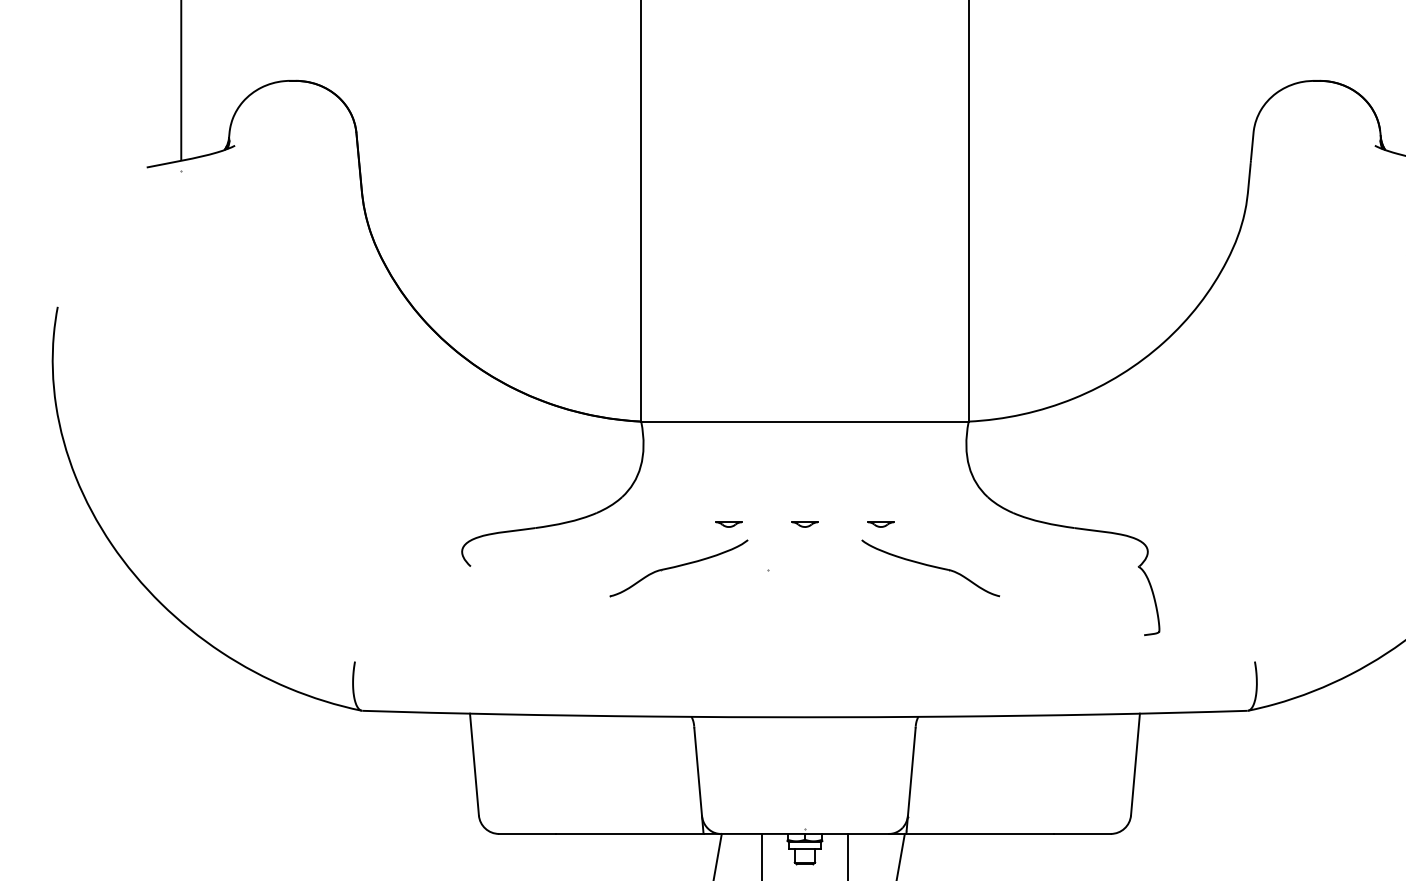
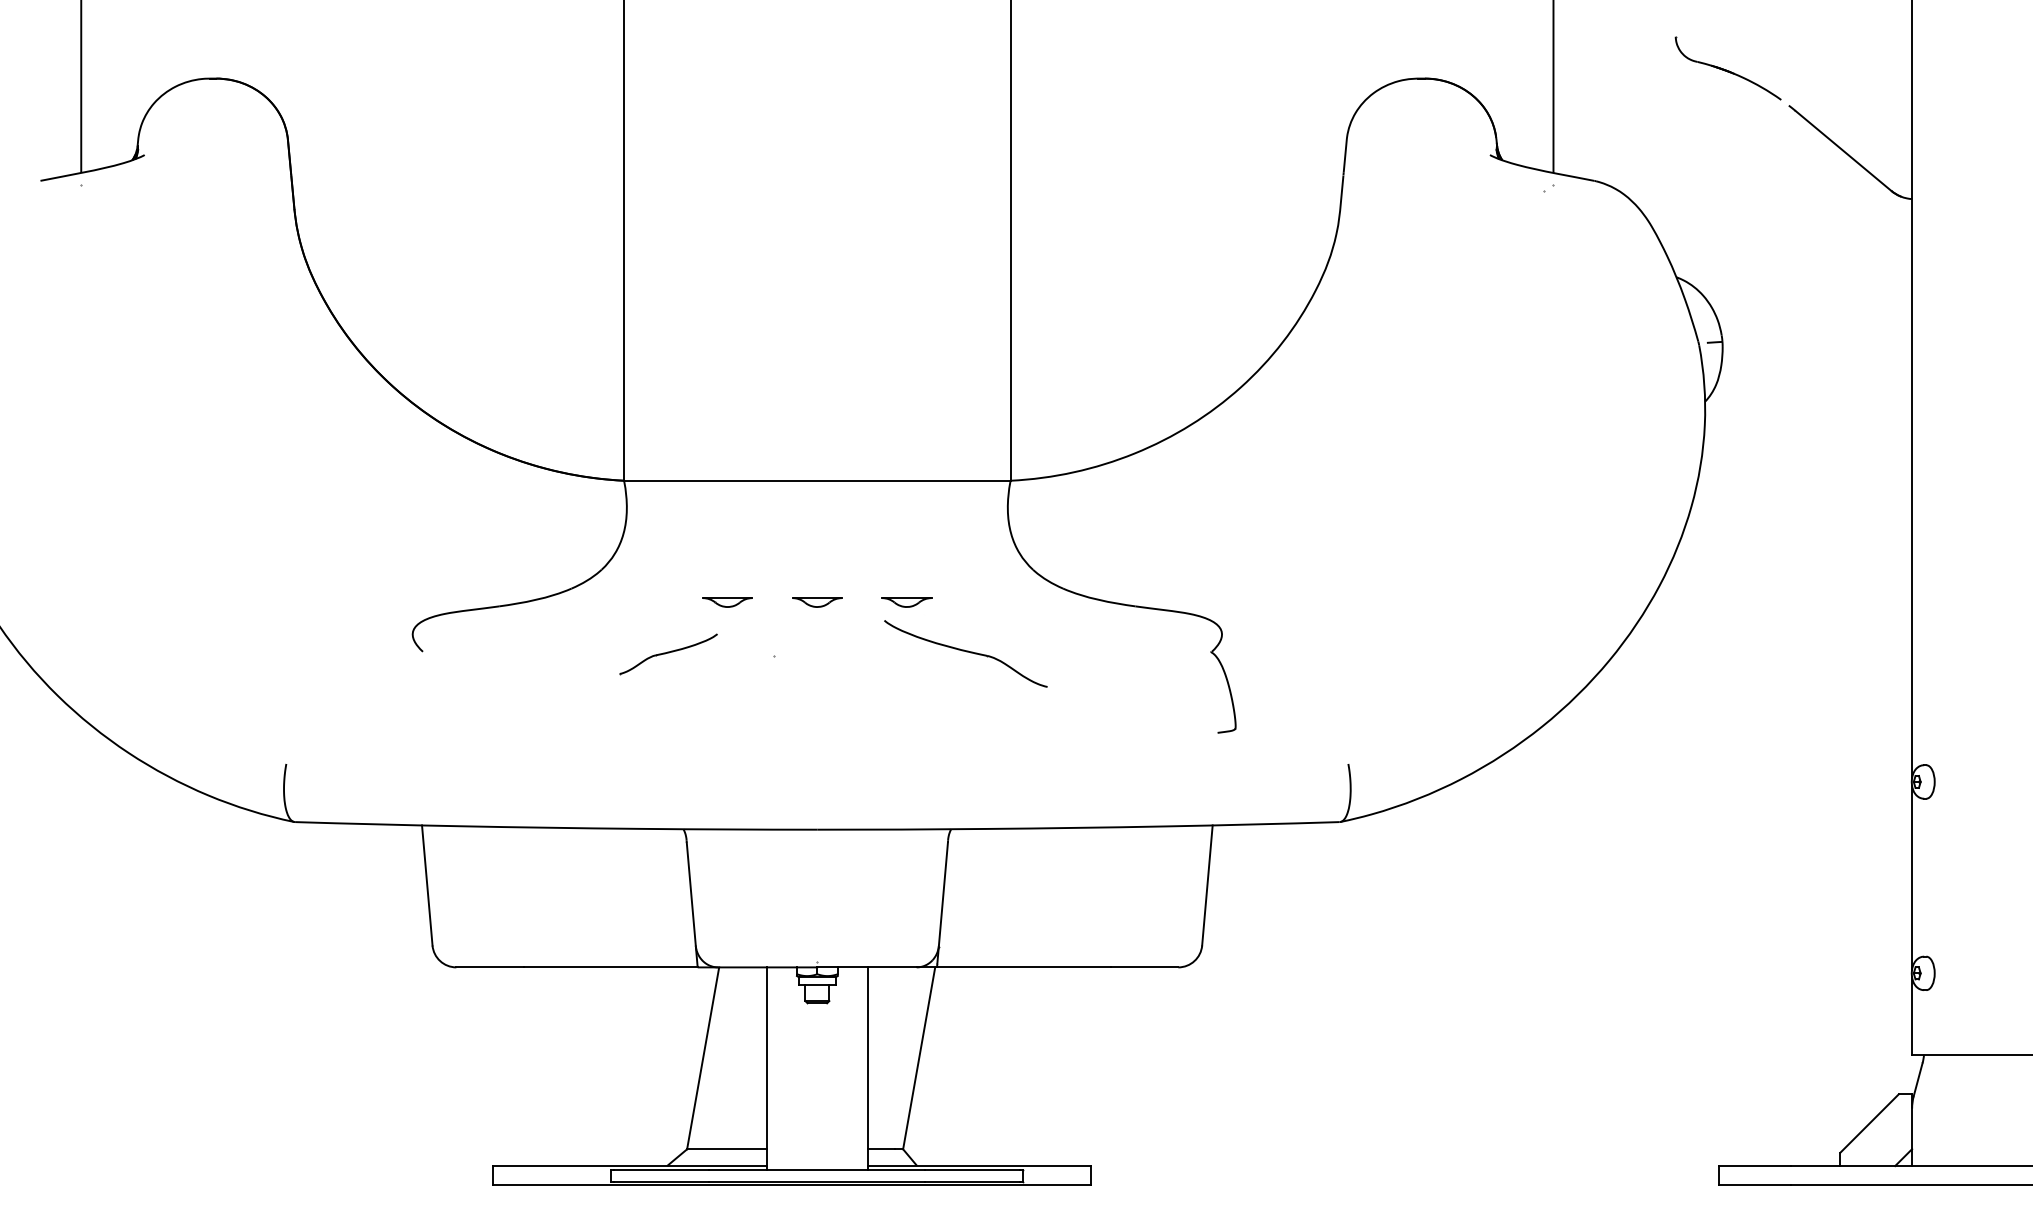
part: (728, 523) -> (727, 601), size x1.6
part: (805, 523) -> (817, 601), size x1.6
part: (881, 523) -> (907, 601), size x1.6
part: (678, 568) -> (668, 654), size x0.6

